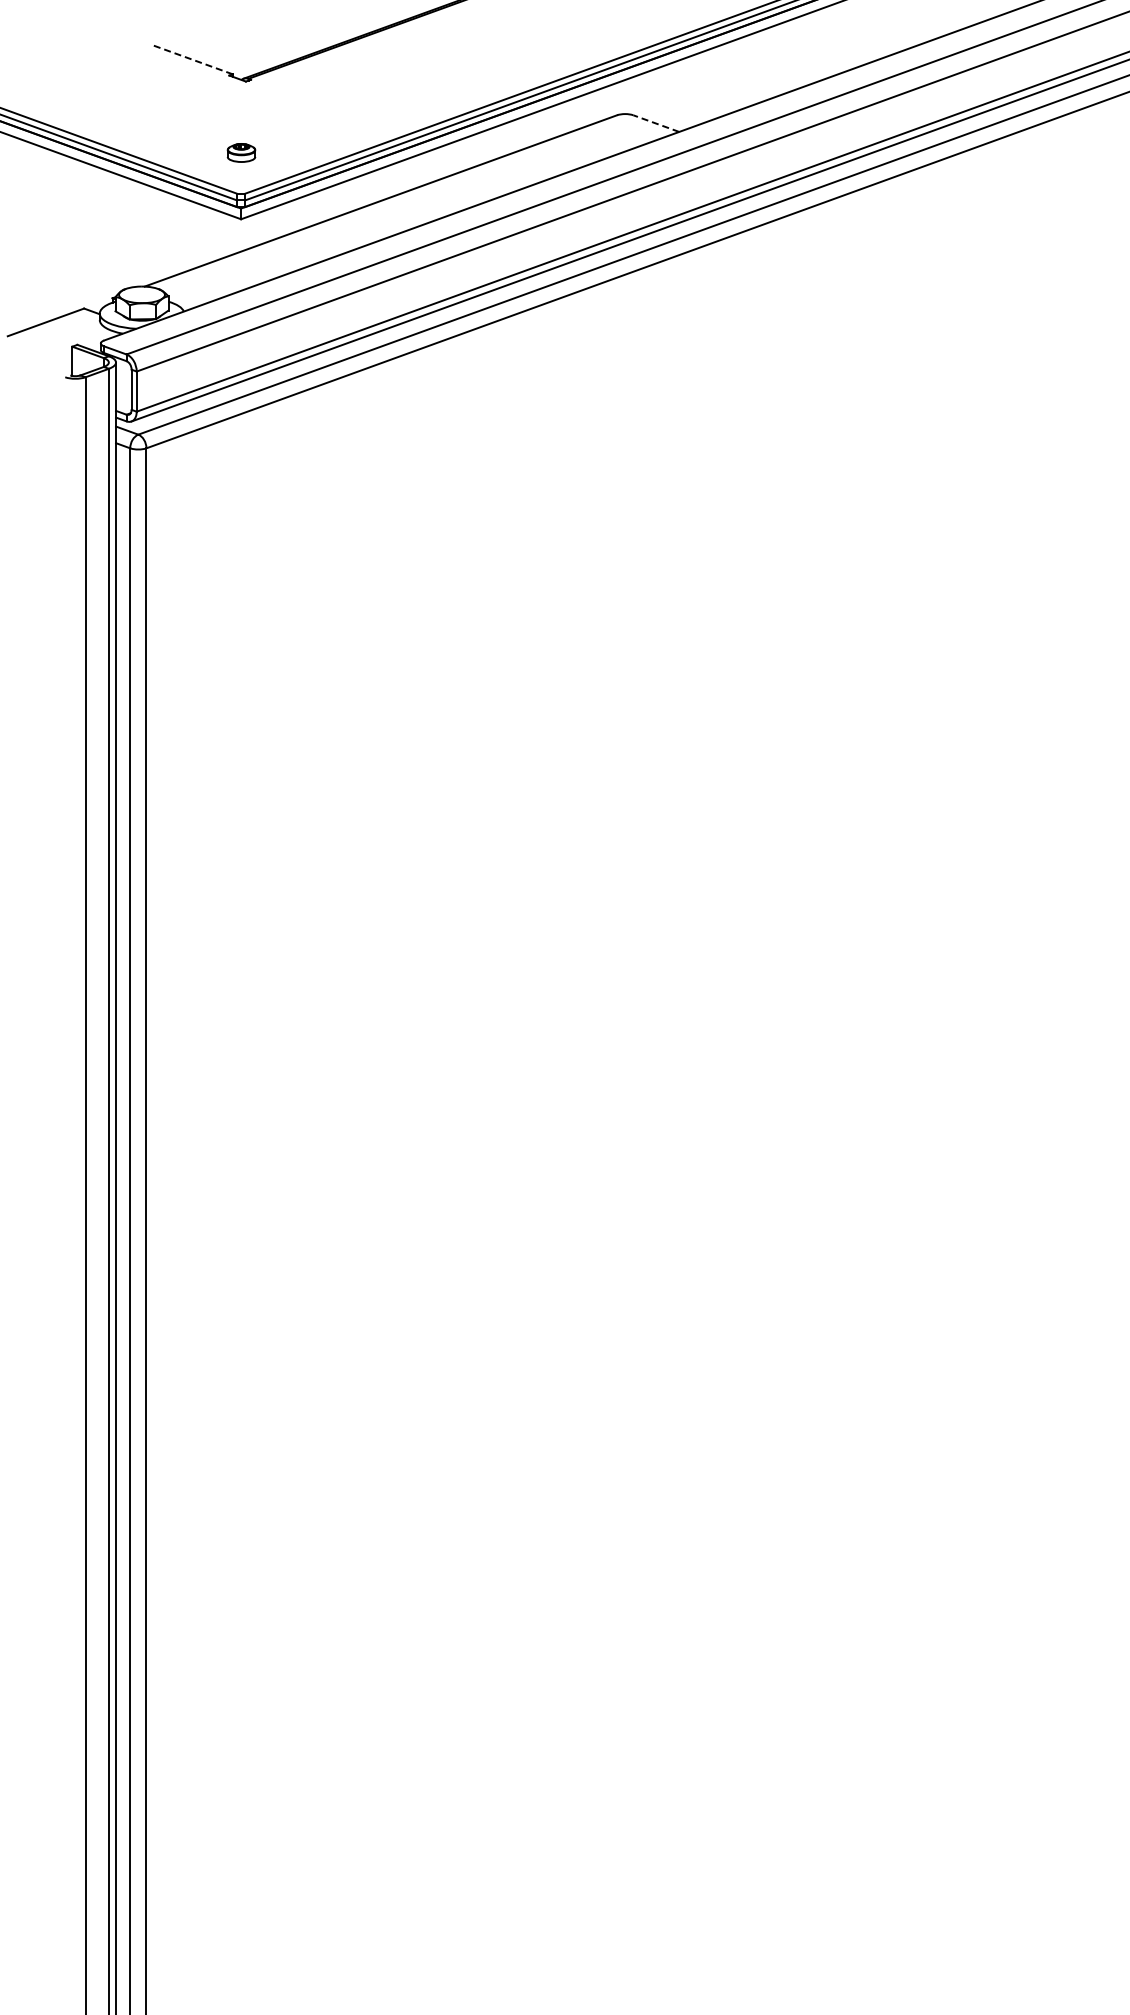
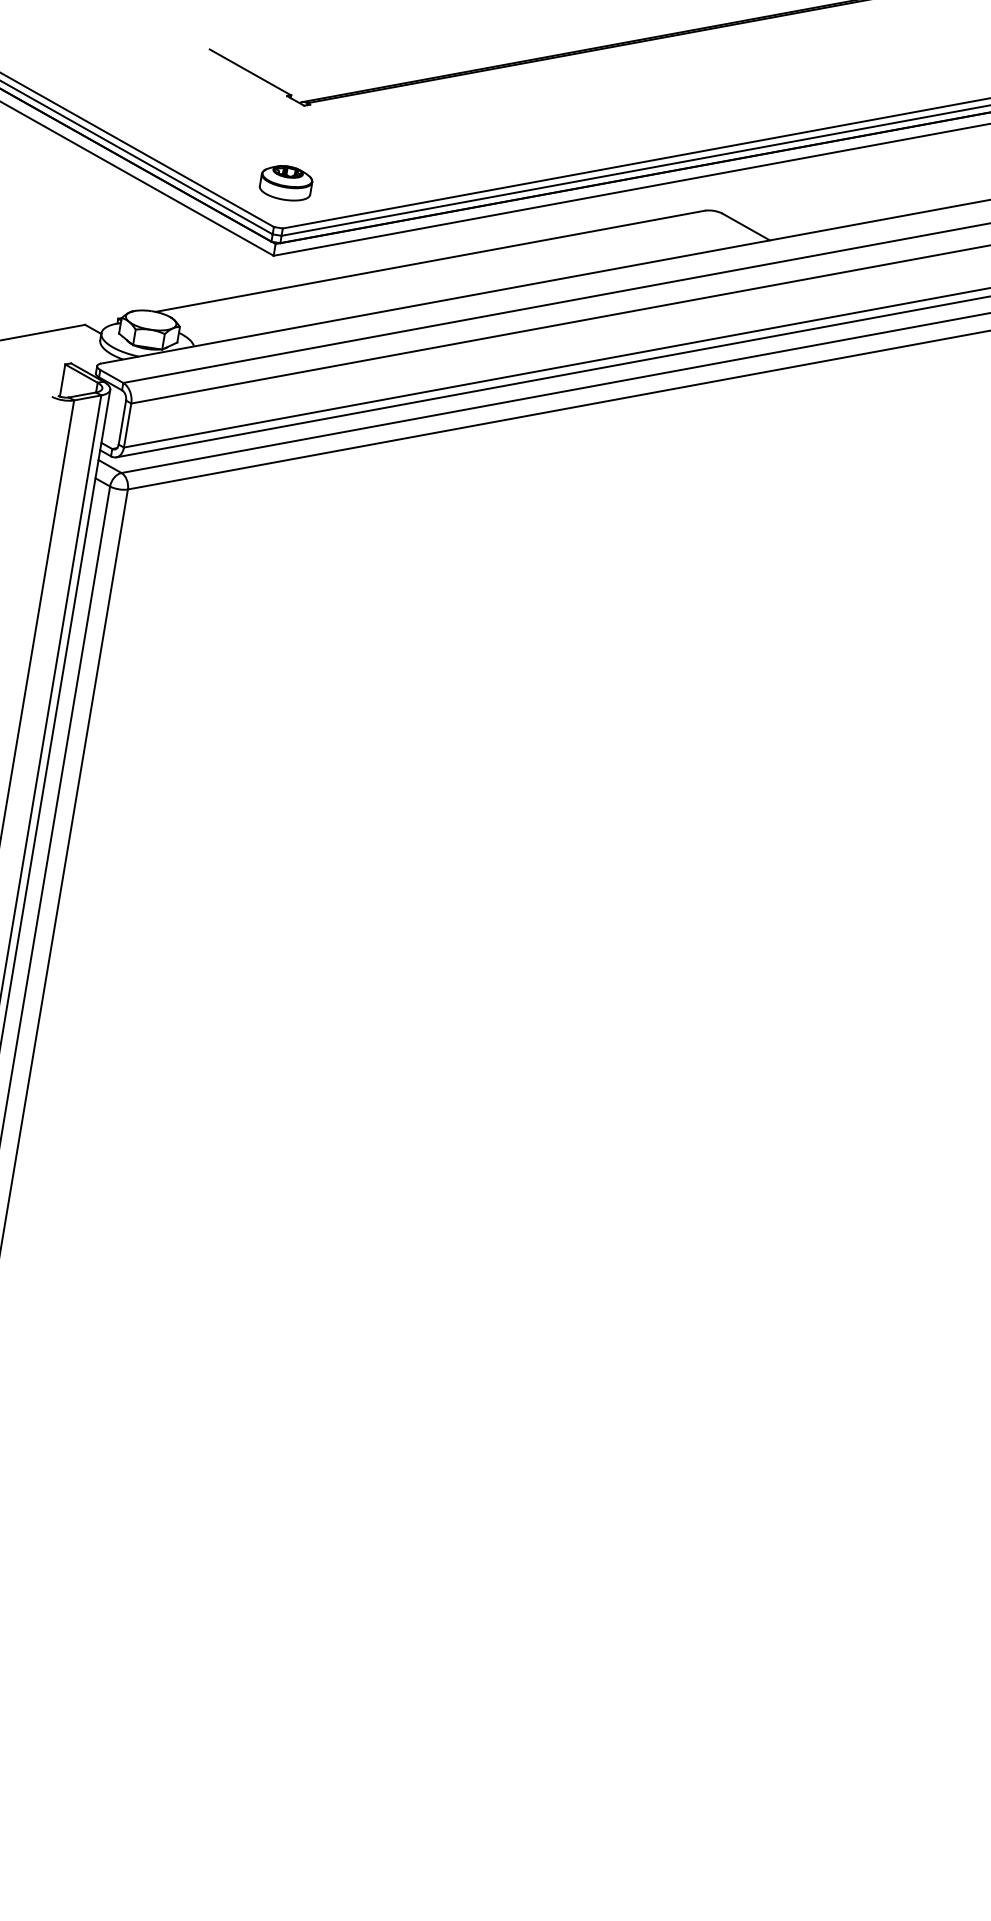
line: (192, 59) -> (249, 71), dashed -> solid
line: (655, 123) -> (745, 226), dashed -> solid
part: (241, 152) -> (286, 182), size x1.67

